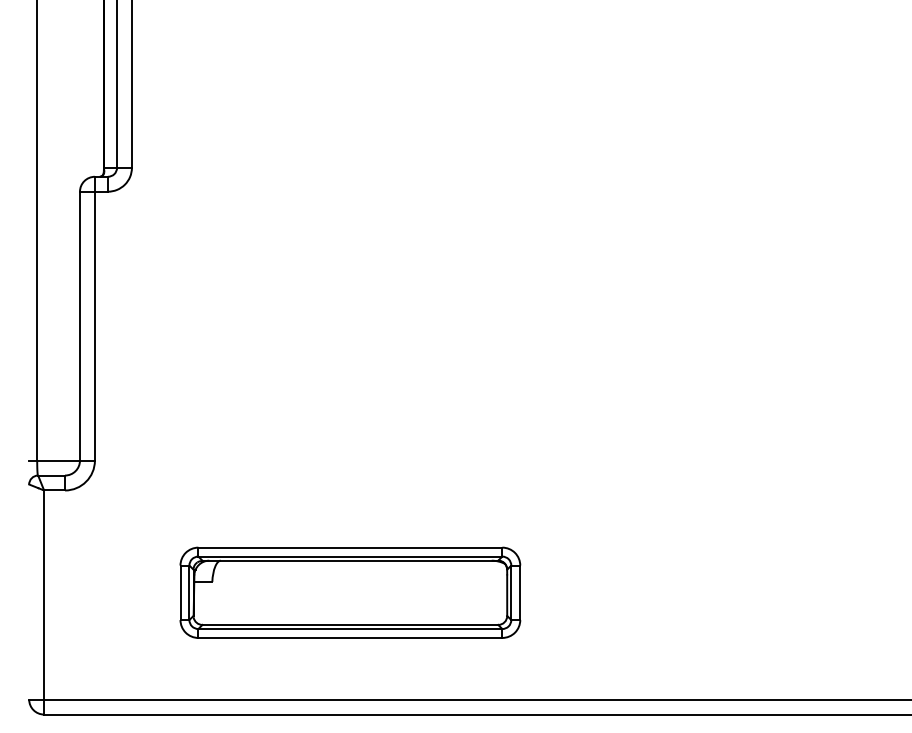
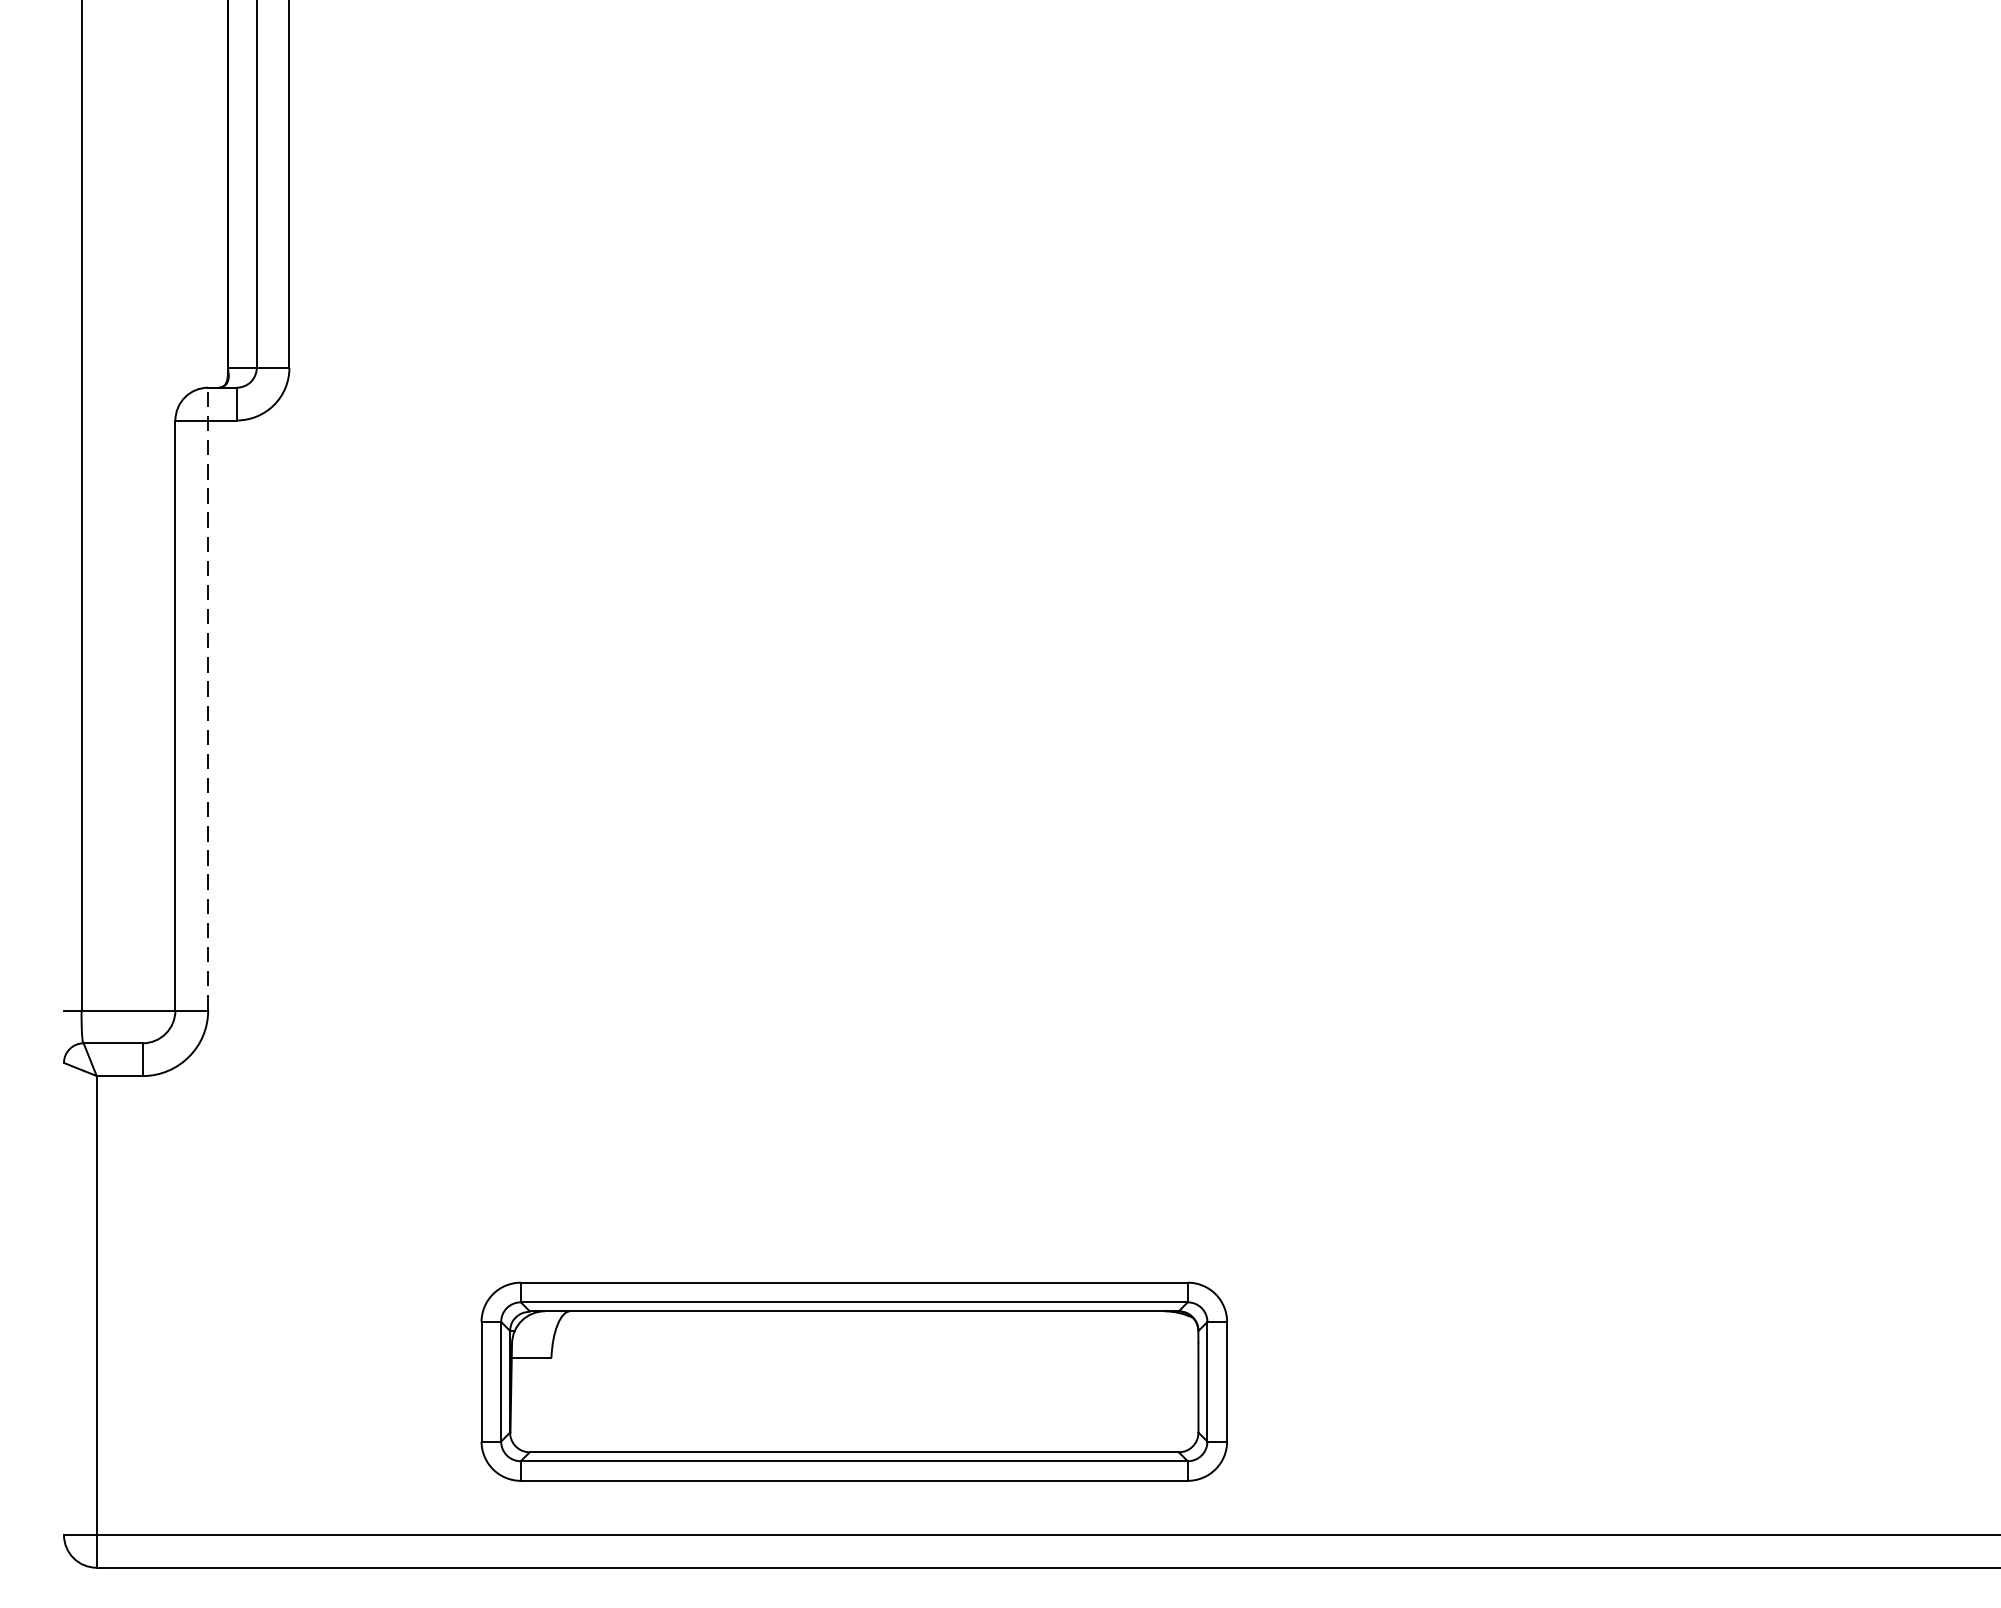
line: (94, 318) -> (207, 698), solid -> dashed
part: (350, 592) -> (854, 1381), moved

